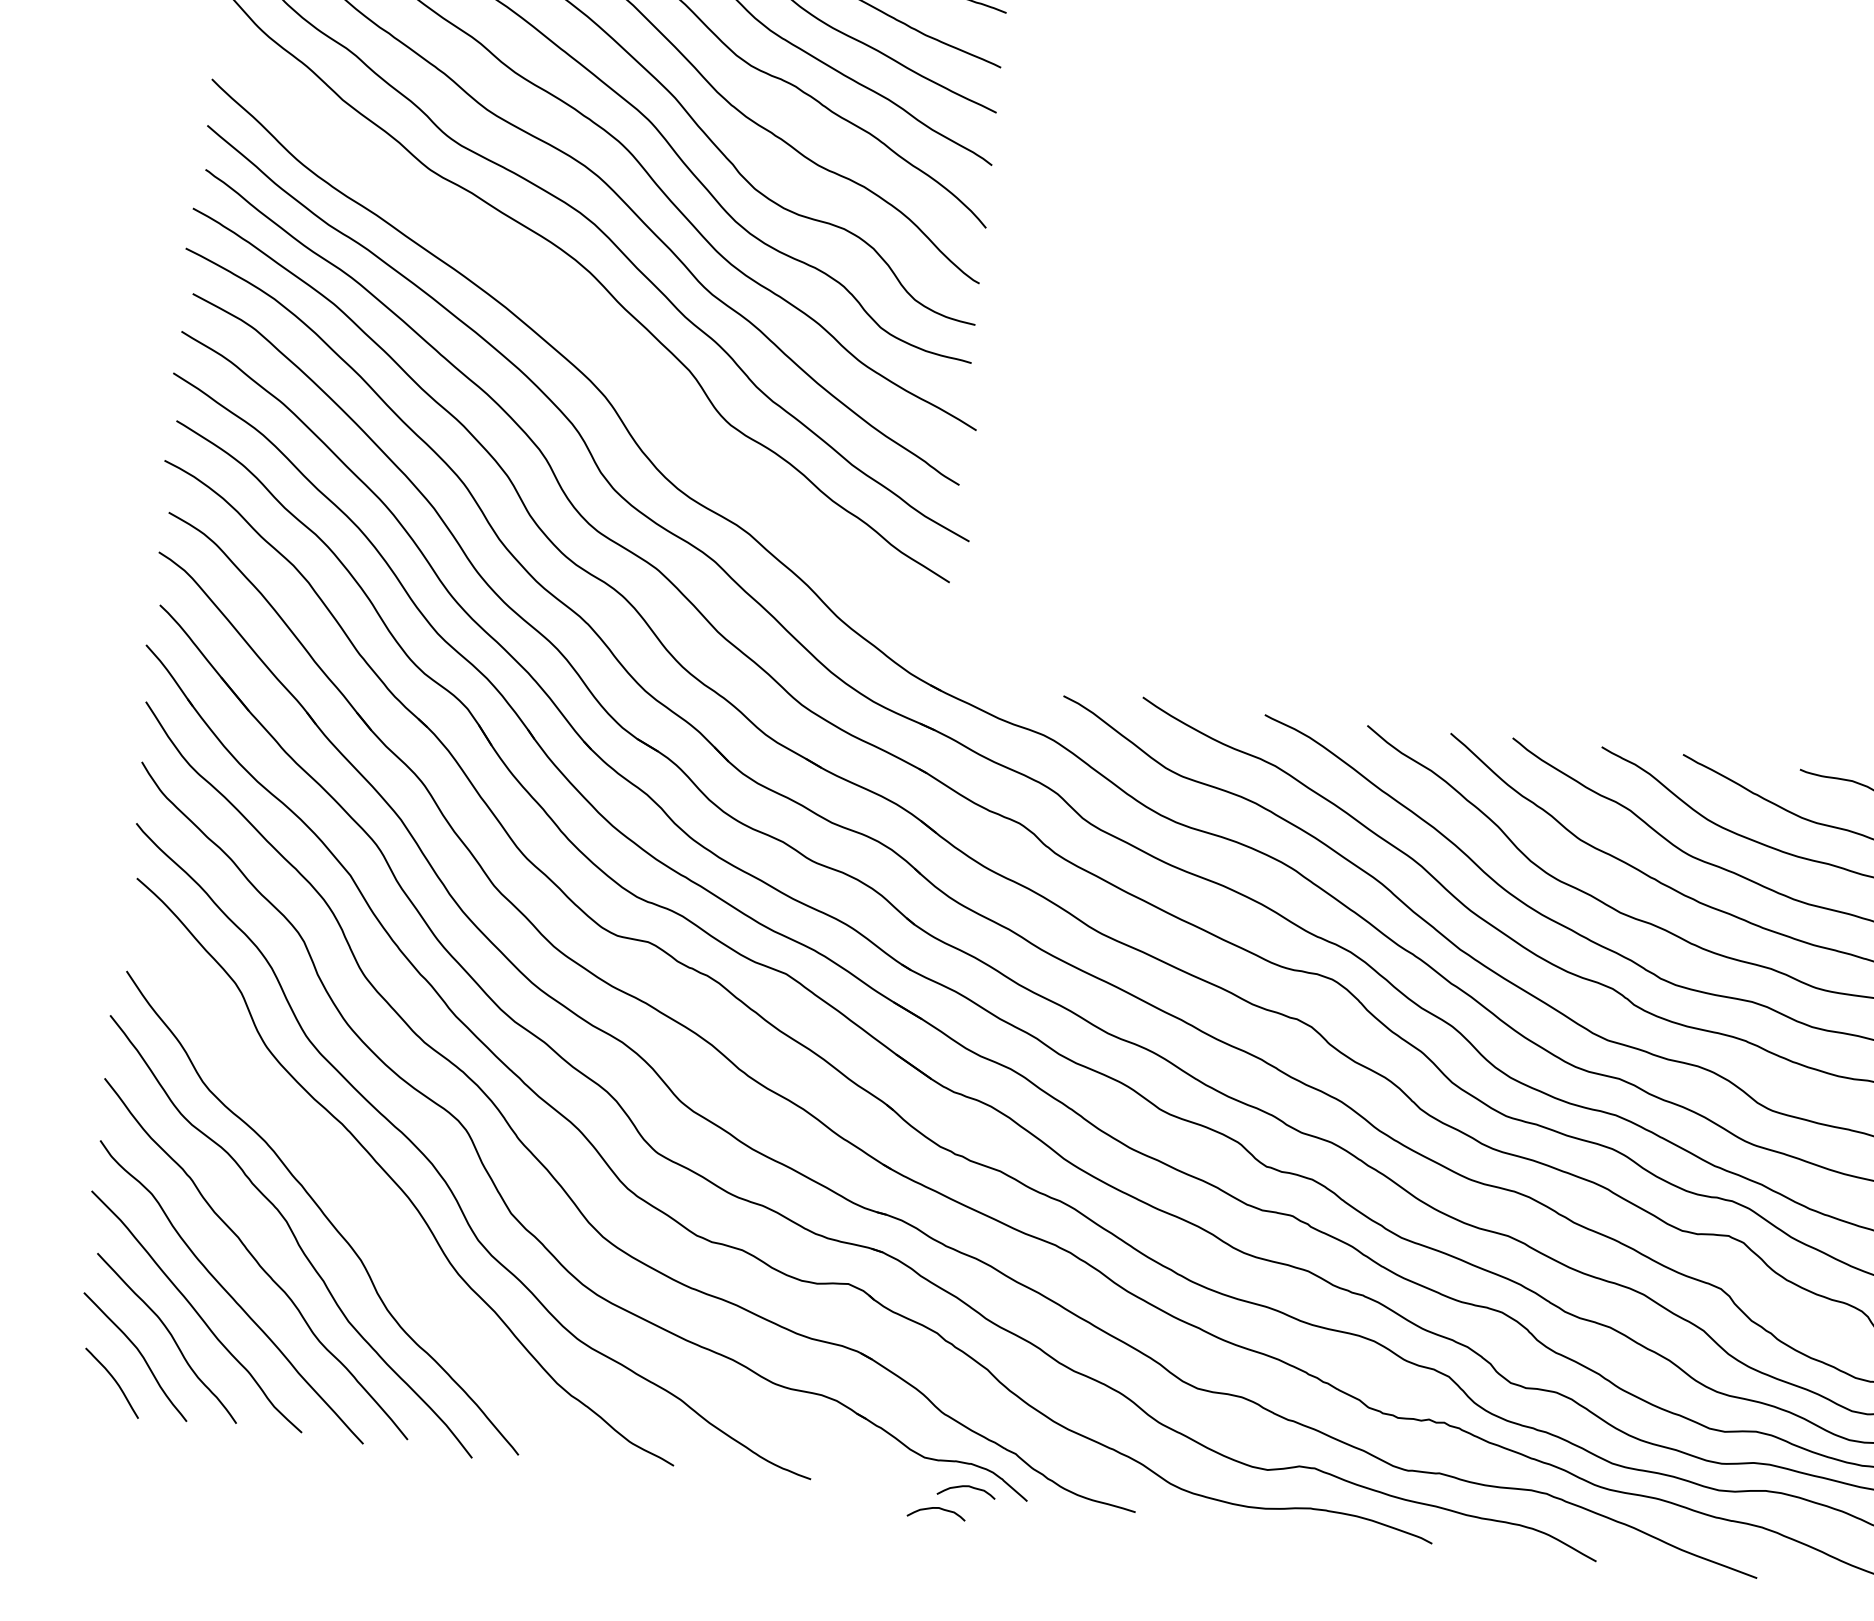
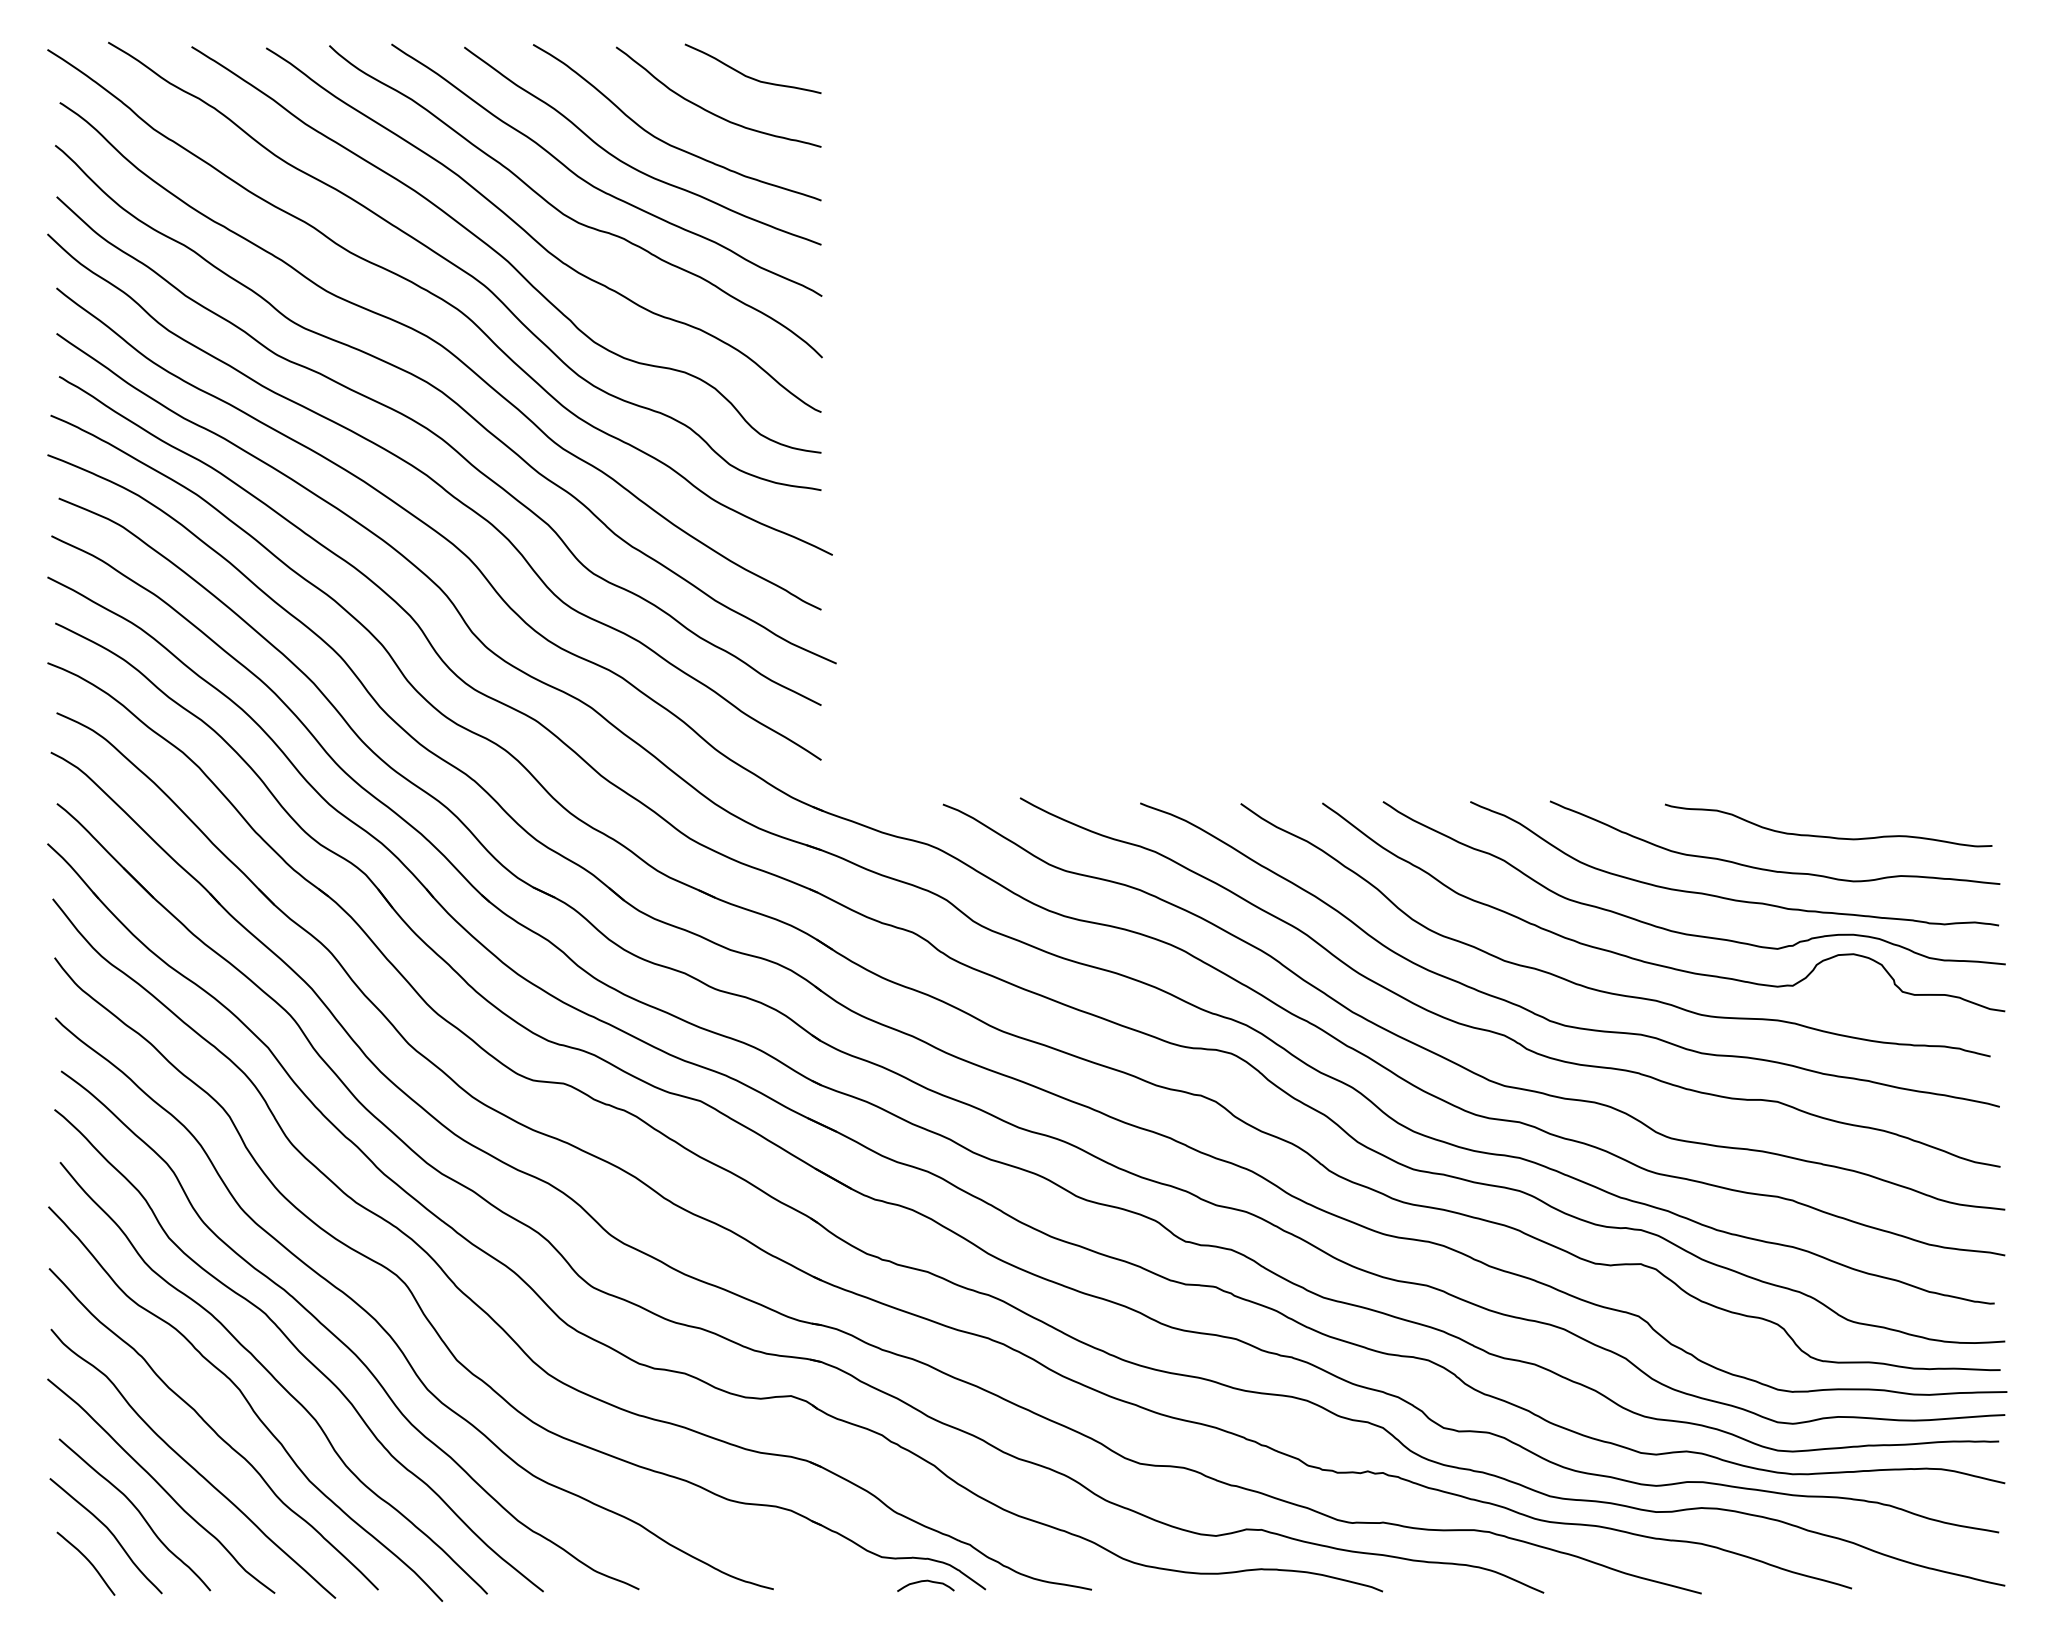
curve: (584, 322) -> (441, 488), added
curve: (350, 1187) -> (298, 1350), added
curve: (936, 1508) -> (898, 1605), removed

